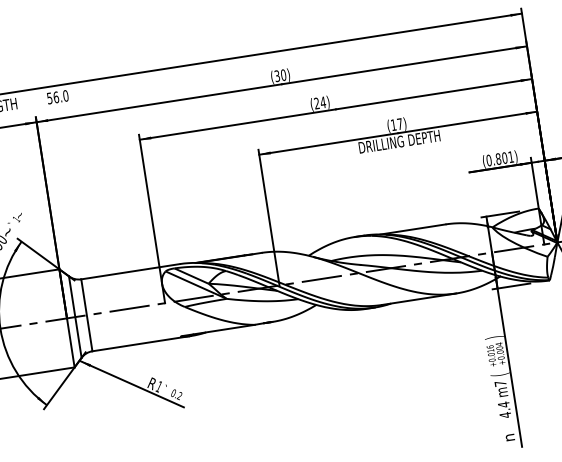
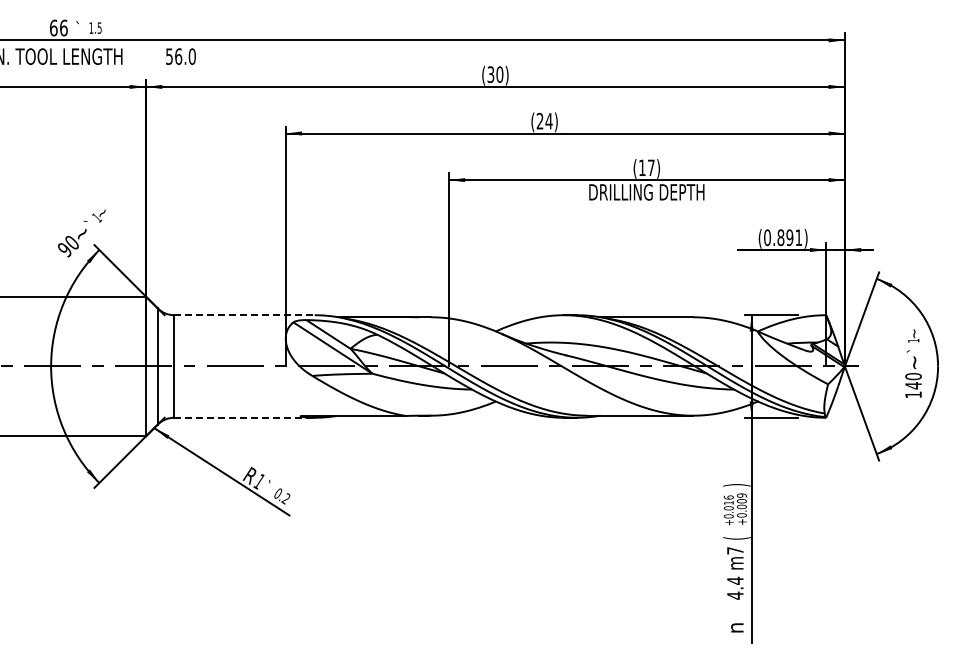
text: (504, 157) -> (789, 237), (0.801) -> (0.891)
line: (130, 271) -> (244, 315), solid -> dashed
line: (141, 343) -> (244, 417), solid -> dashed
text: (498, 344) -> (741, 495), +0.004 -> +0.009

